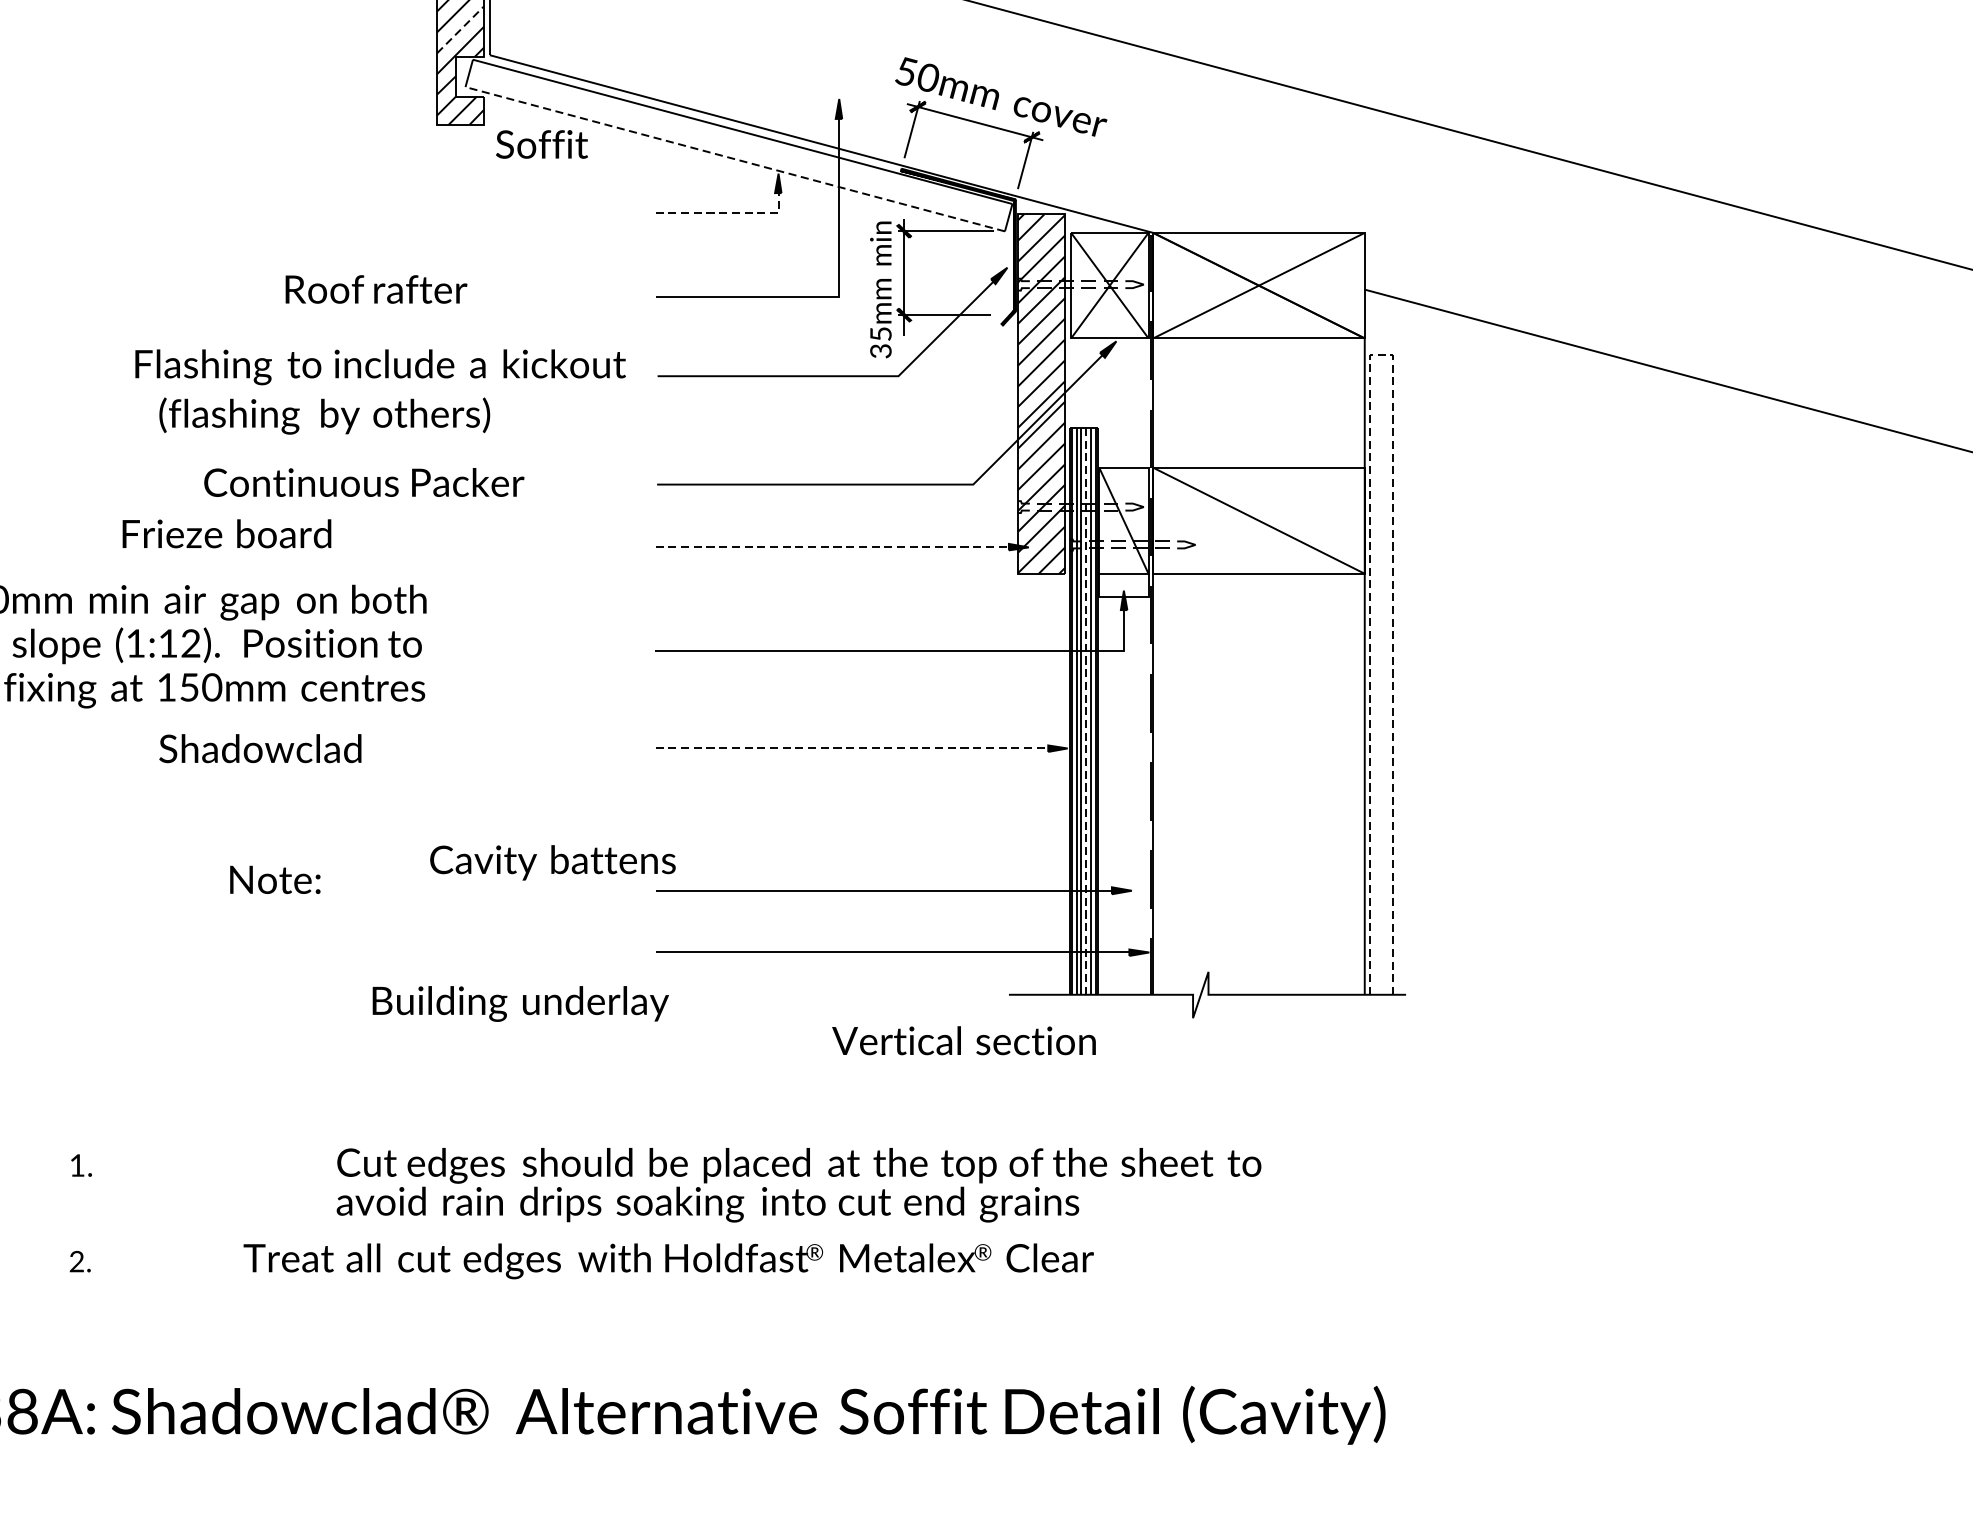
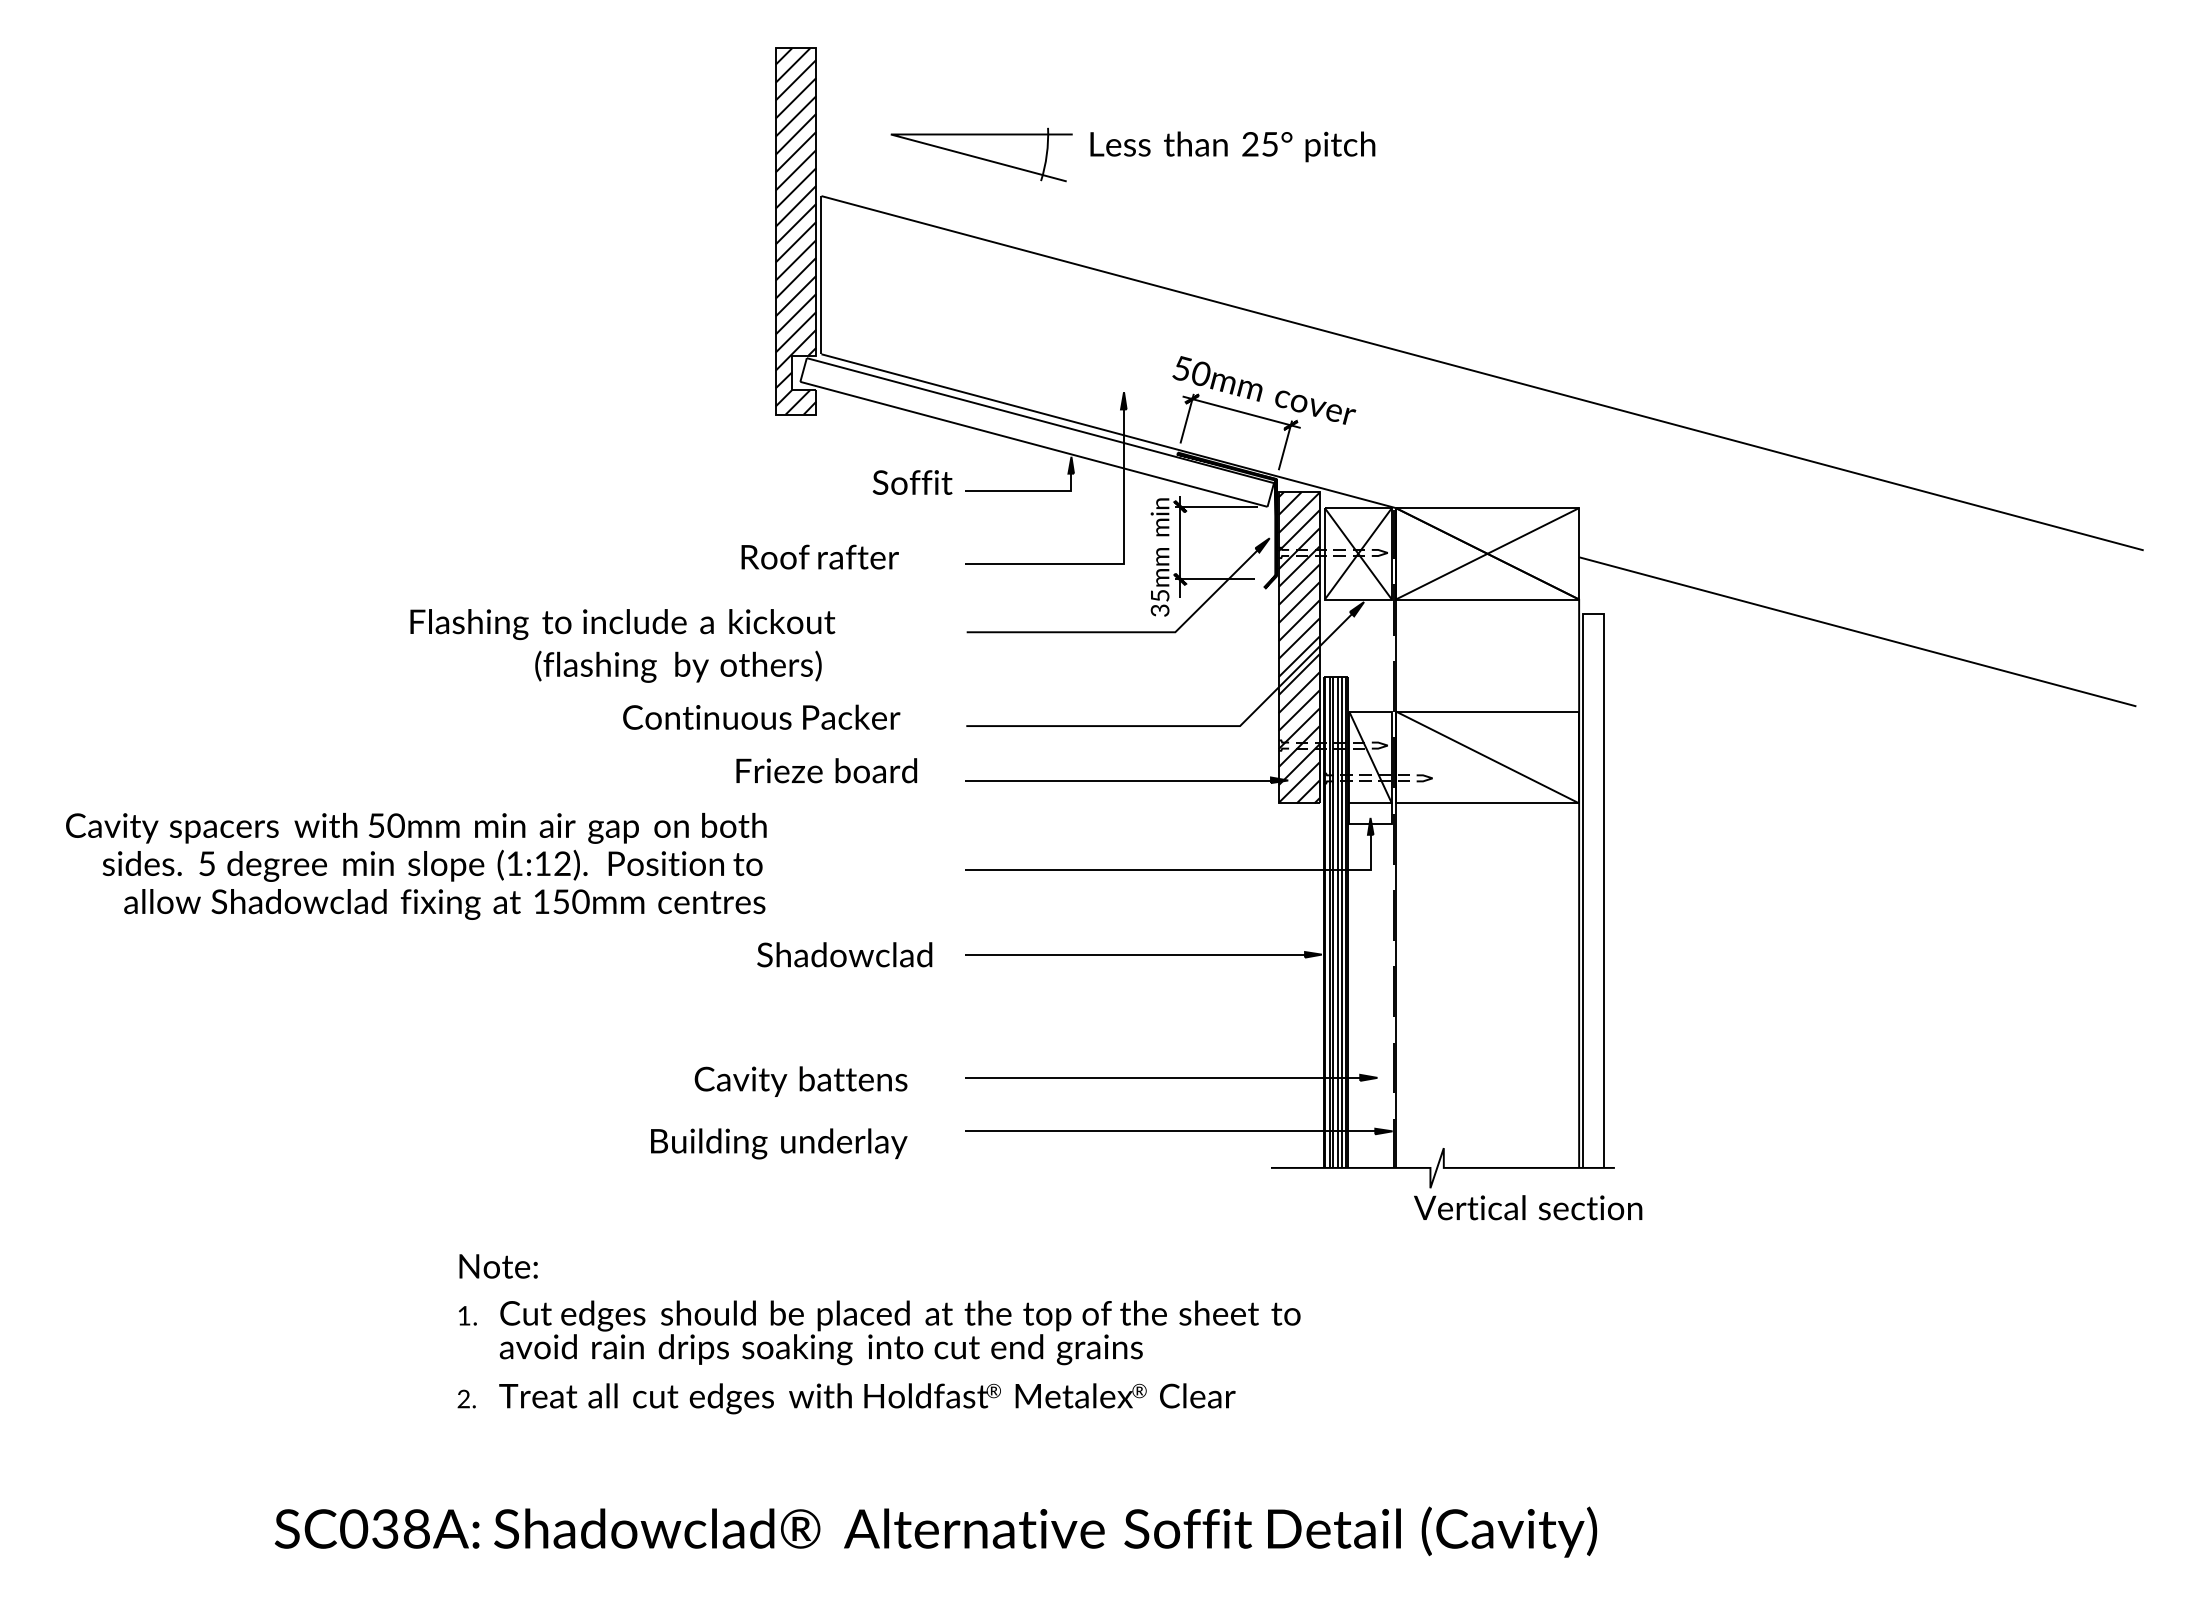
line: (461, 30) -> (796, 332), dashed -> solid
text: (541, 144) -> (912, 482), moved
line: (734, 159) -> (1033, 444), dashed -> solid
line: (727, 212) -> (1027, 490), dashed -> solid
text: (375, 288) -> (819, 556), moved
line: (1382, 354) -> (1594, 613), dashed -> solid
text: (380, 367) -> (622, 624), moved
text: (364, 481) -> (761, 716), moved
text: (226, 533) -> (826, 770), moved
line: (831, 547) -> (1117, 780), dashed -> solid
line: (1085, 711) -> (1337, 922), dashed -> solid
text: (260, 748) -> (844, 954), moved
line: (852, 748) -> (1135, 954), dashed -> solid
text: (552, 862) -> (800, 1081), moved
text: (275, 879) -> (498, 1266), moved
text: (521, 1003) -> (779, 1143), moved
text: (964, 1040) -> (1528, 1207), moved
text: (798, 1184) -> (899, 1332), moved
text: (668, 1261) -> (867, 1398), moved

